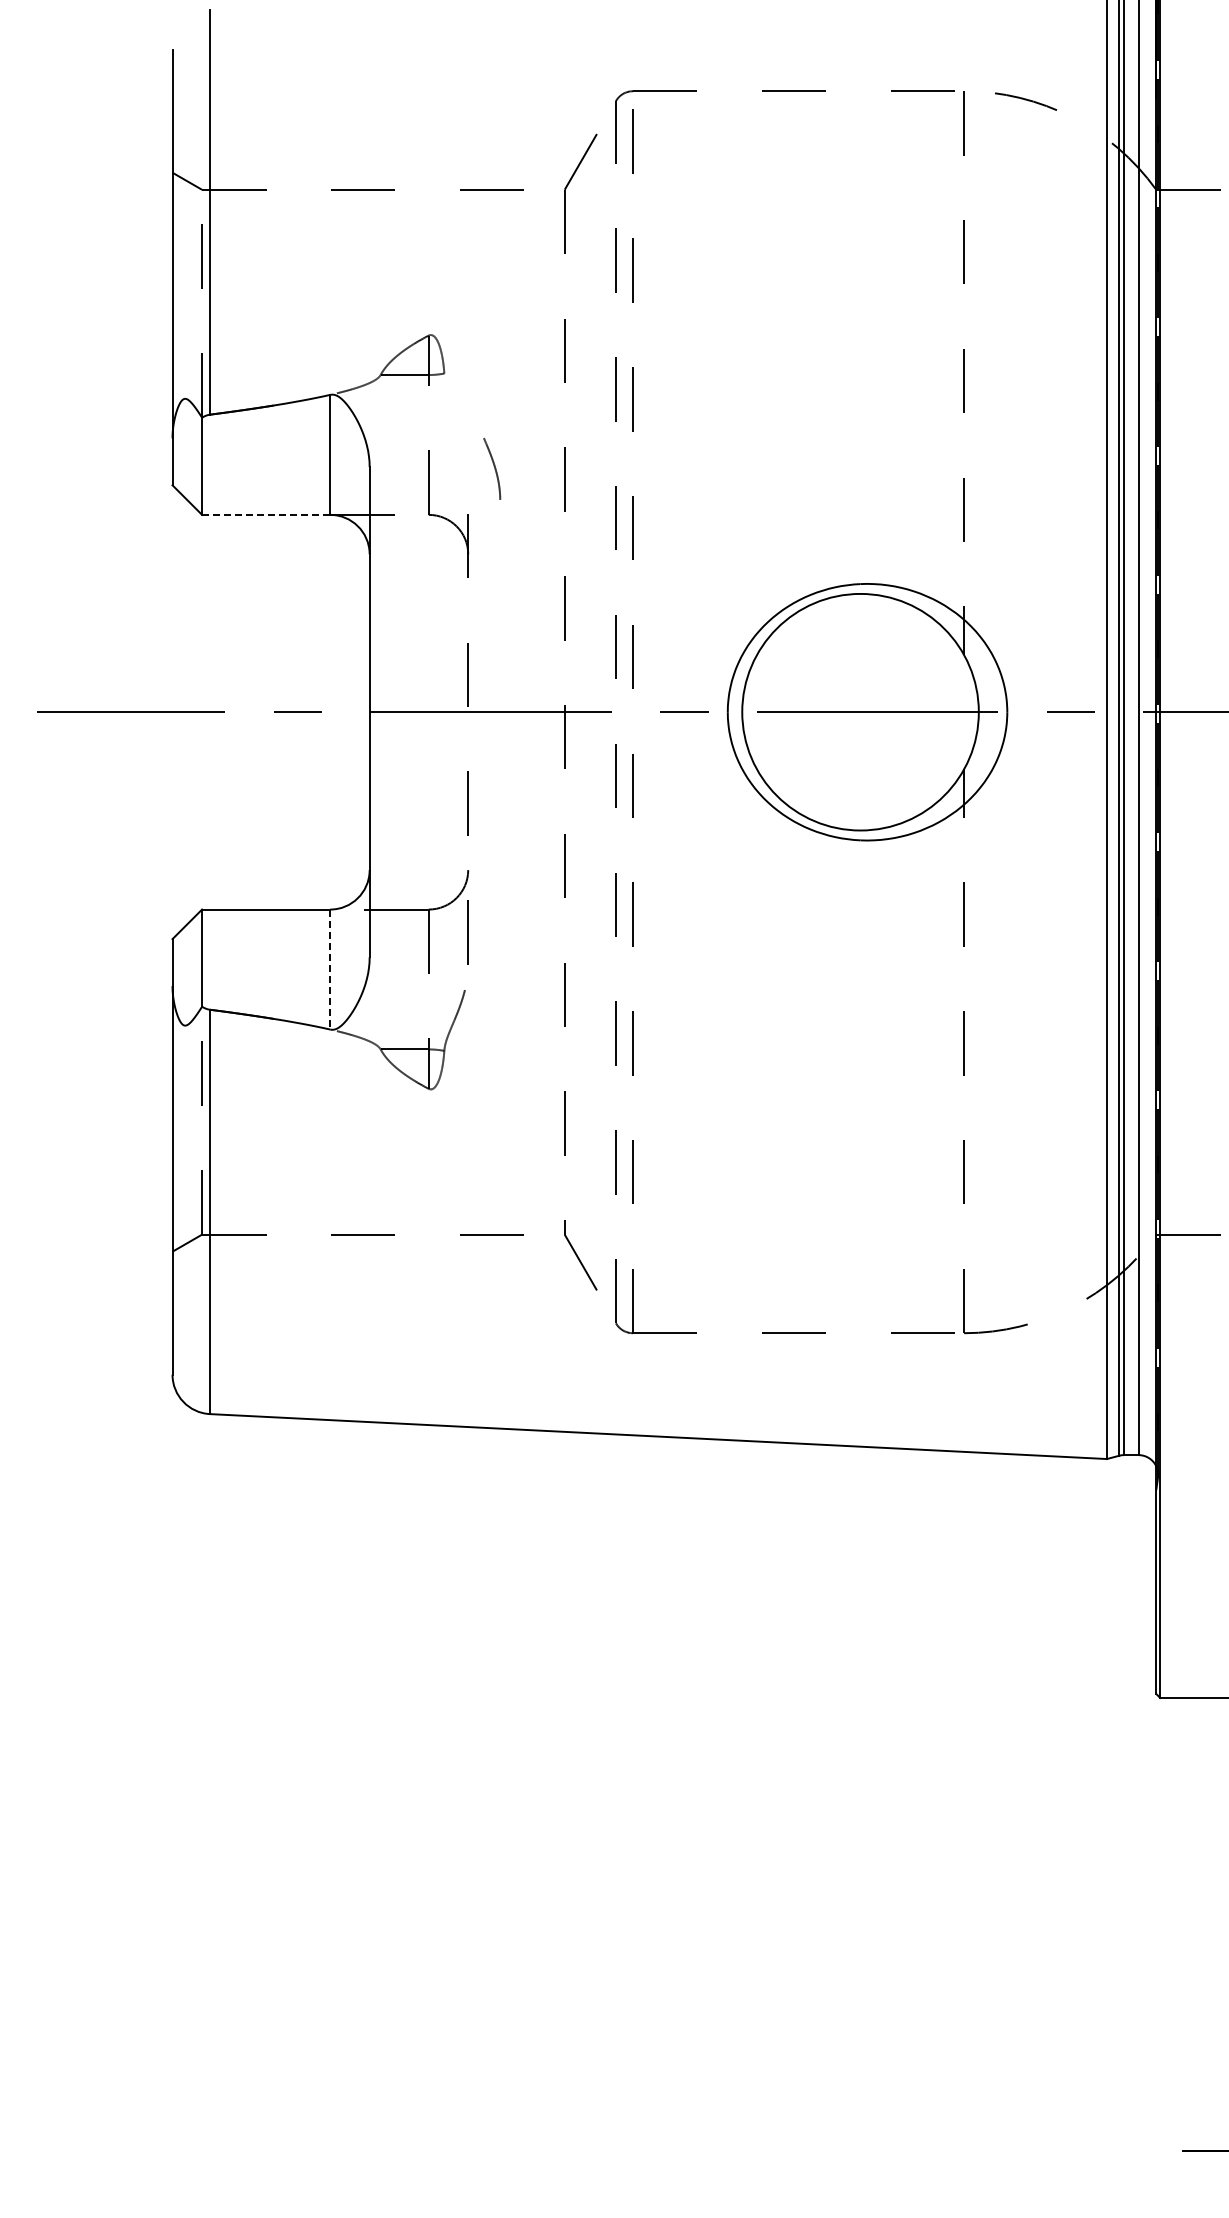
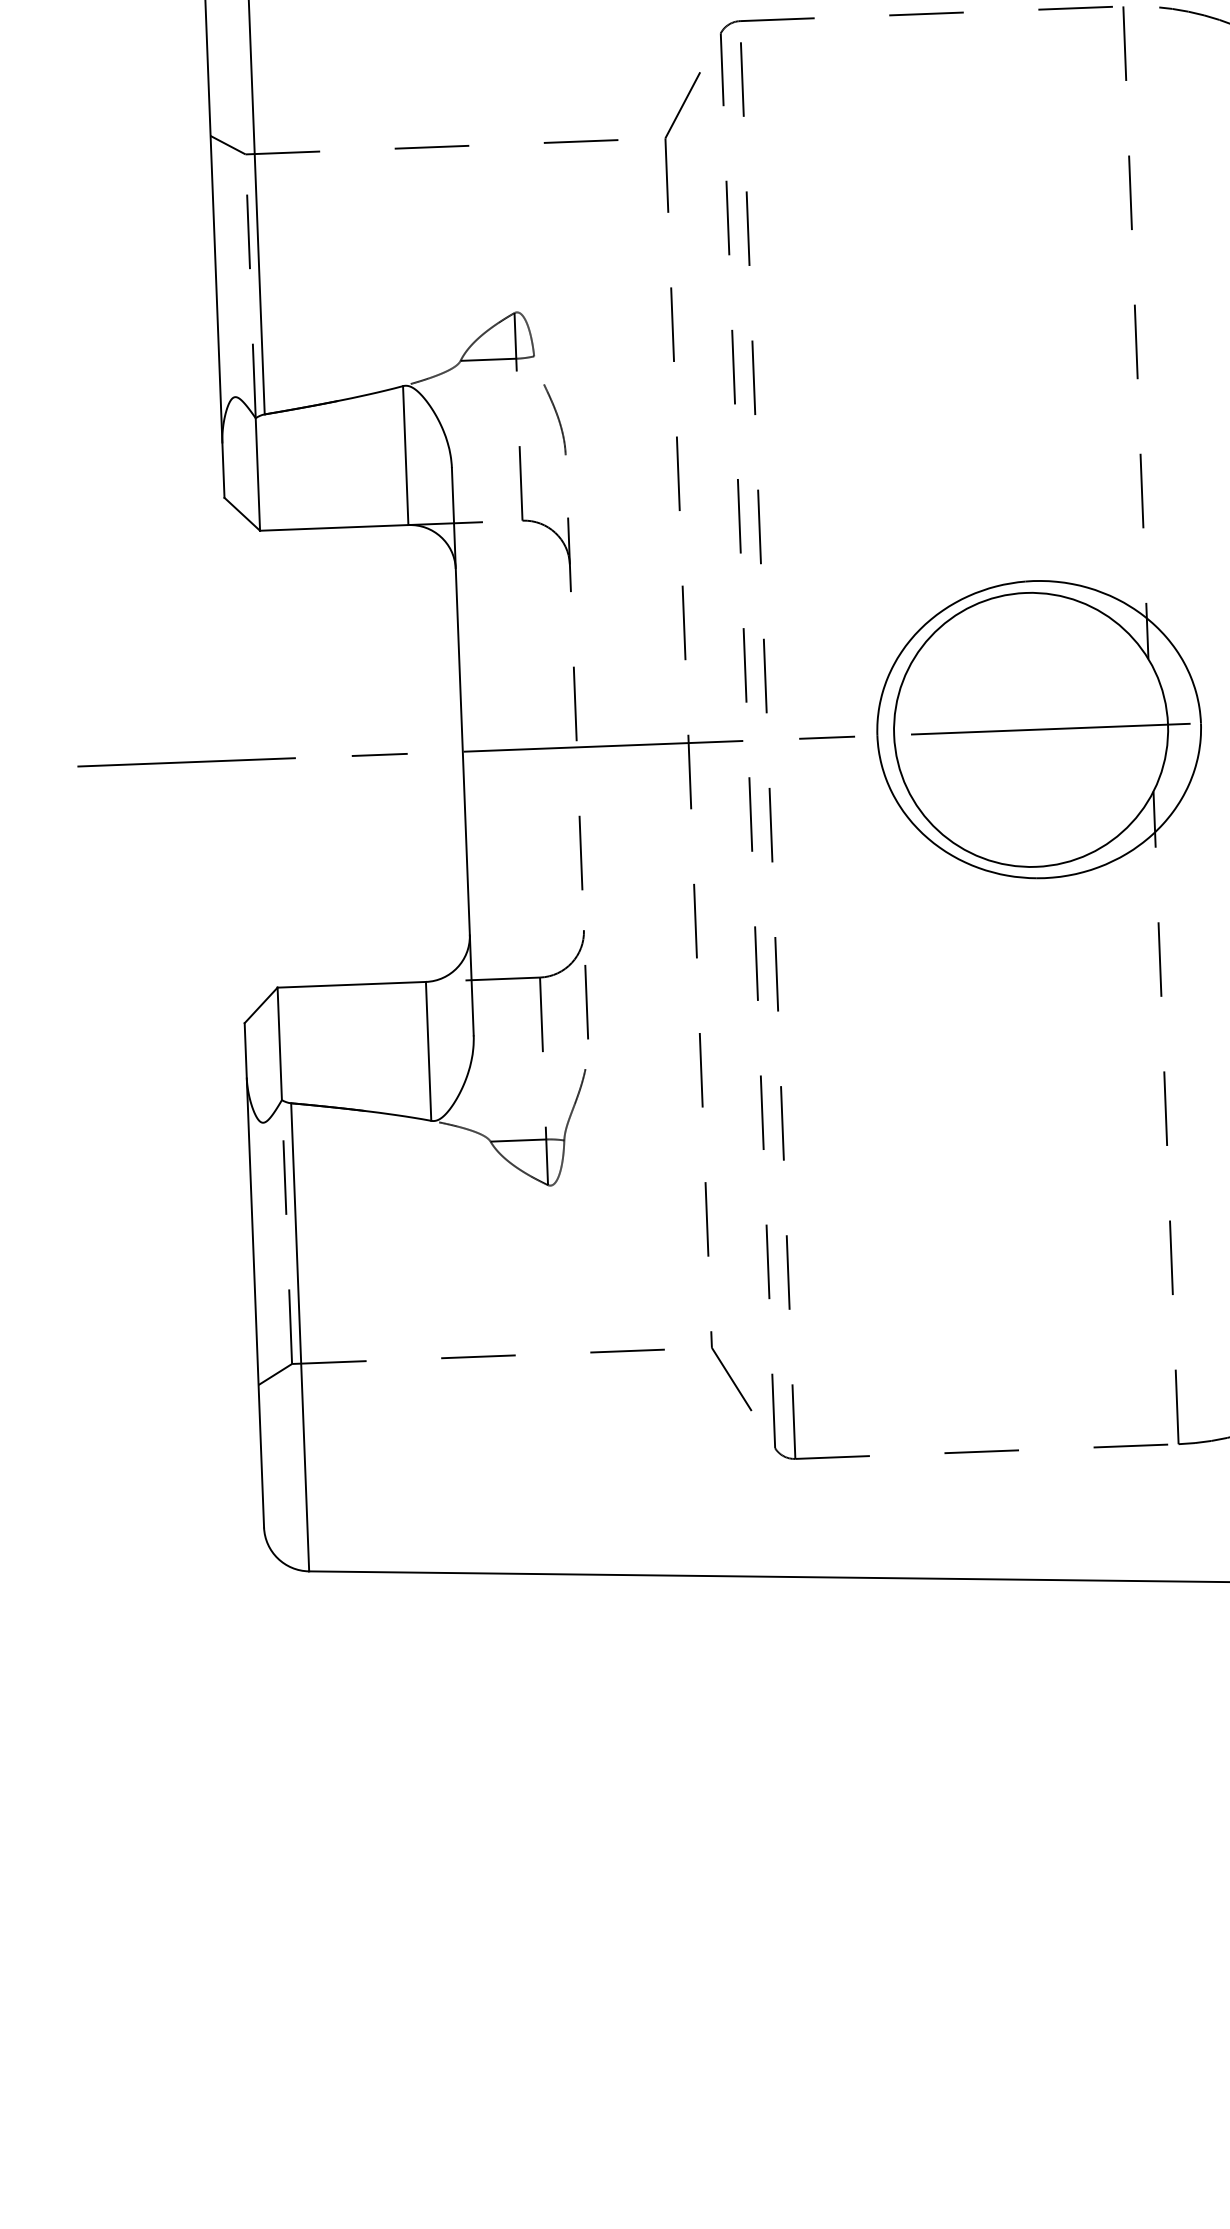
curve: (494, 468) -> (557, 419), moved
line: (265, 514) -> (333, 527), dashed -> solid
line: (330, 969) -> (428, 1051), dashed -> solid

